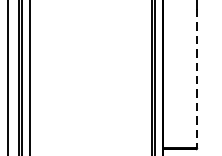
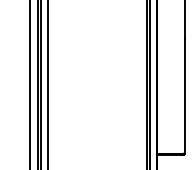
line: (197, 79) -> (184, 97), dashed -> solid

